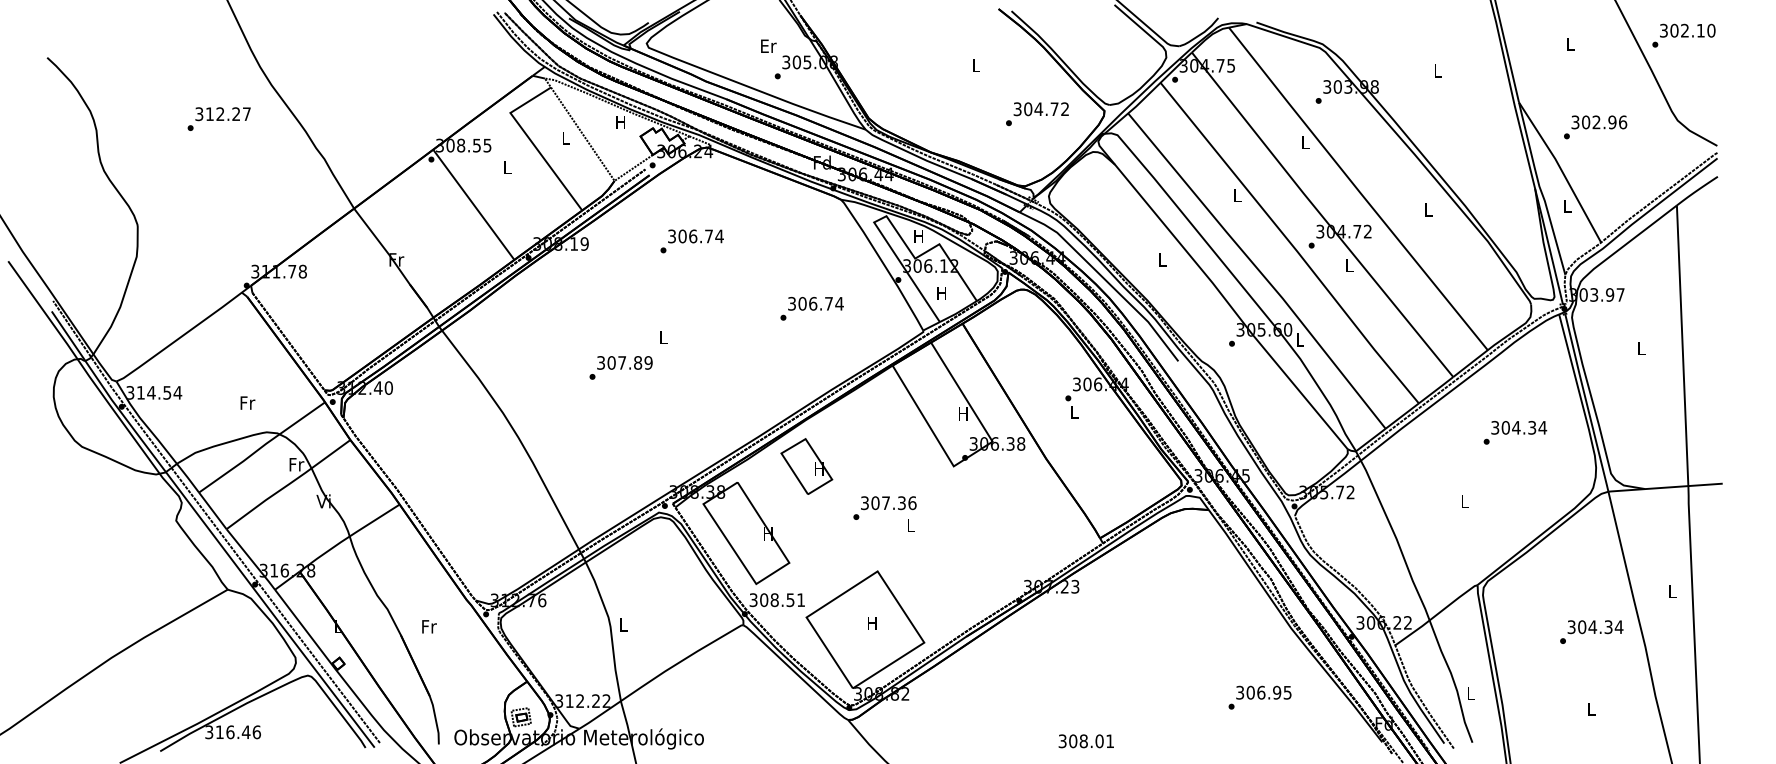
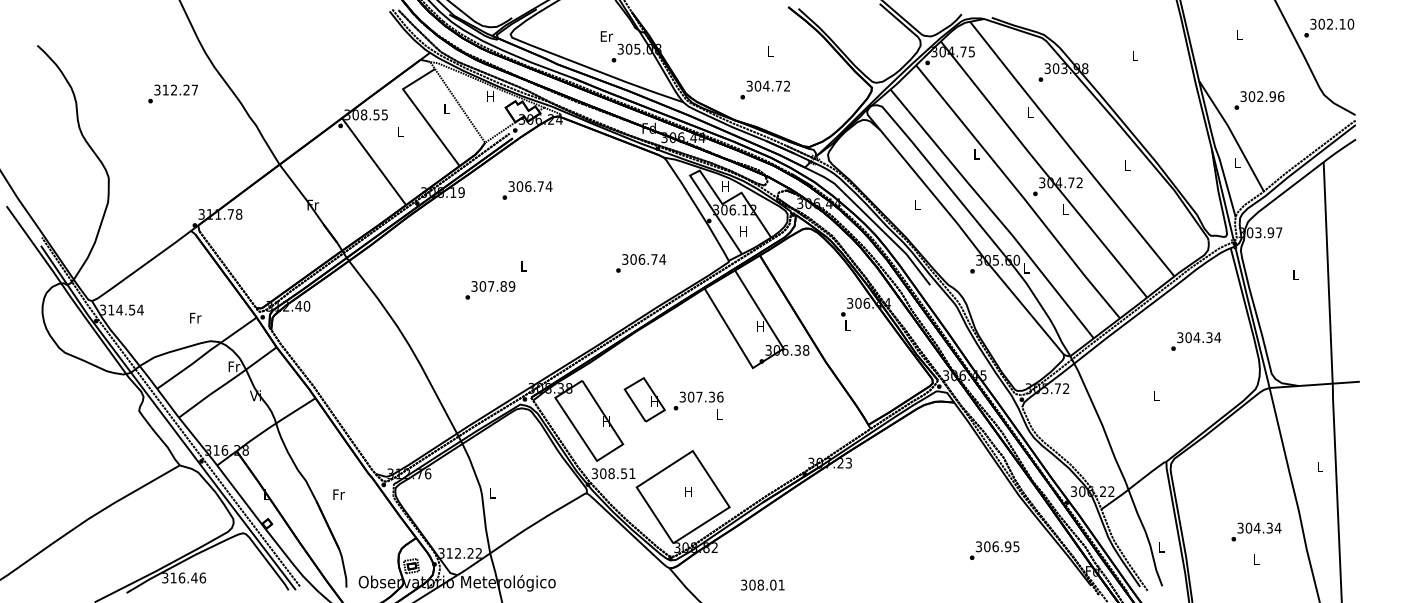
text: (1037, 114) -> (765, 90), moved
text: (691, 241) -> (526, 190), moved
text: (811, 308) -> (640, 263), moved
part: (806, 466) -> (644, 399), moved
text: (1591, 631) -> (1256, 531), moved
text: (1085, 741) -> (762, 585), moved

